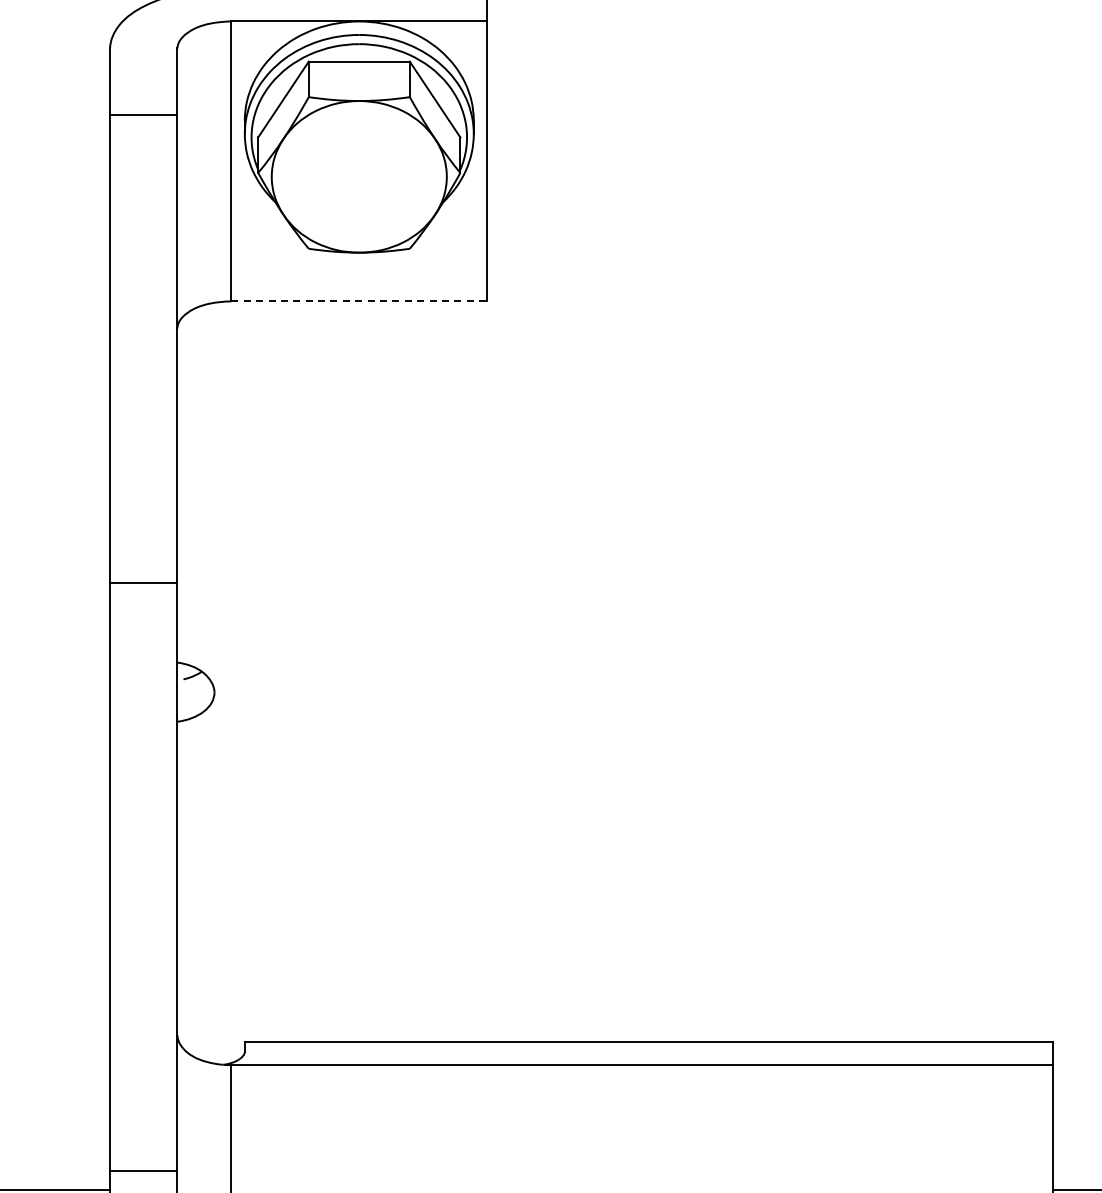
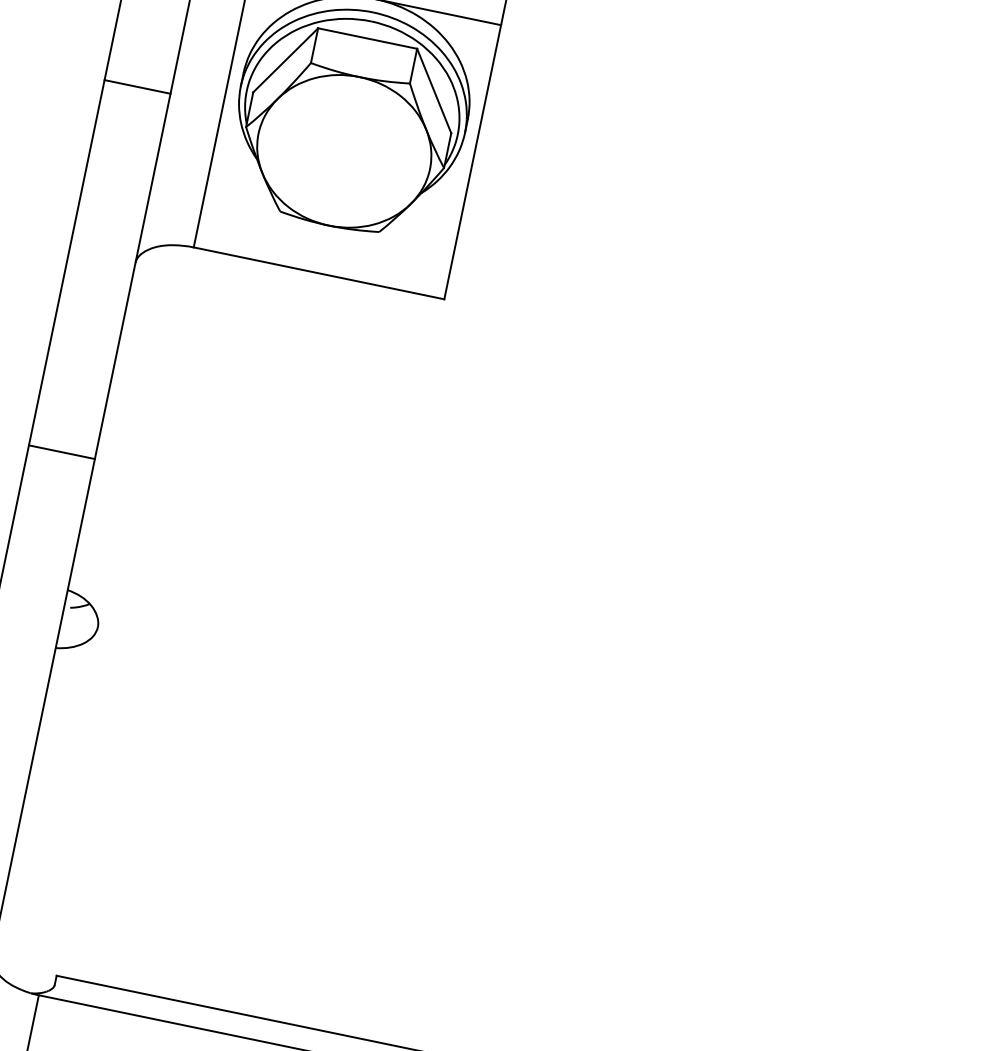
line: (143, 114) -> (137, 86), moved
line: (359, 301) -> (319, 273), dashed -> solid
line: (143, 582) -> (61, 451), moved

